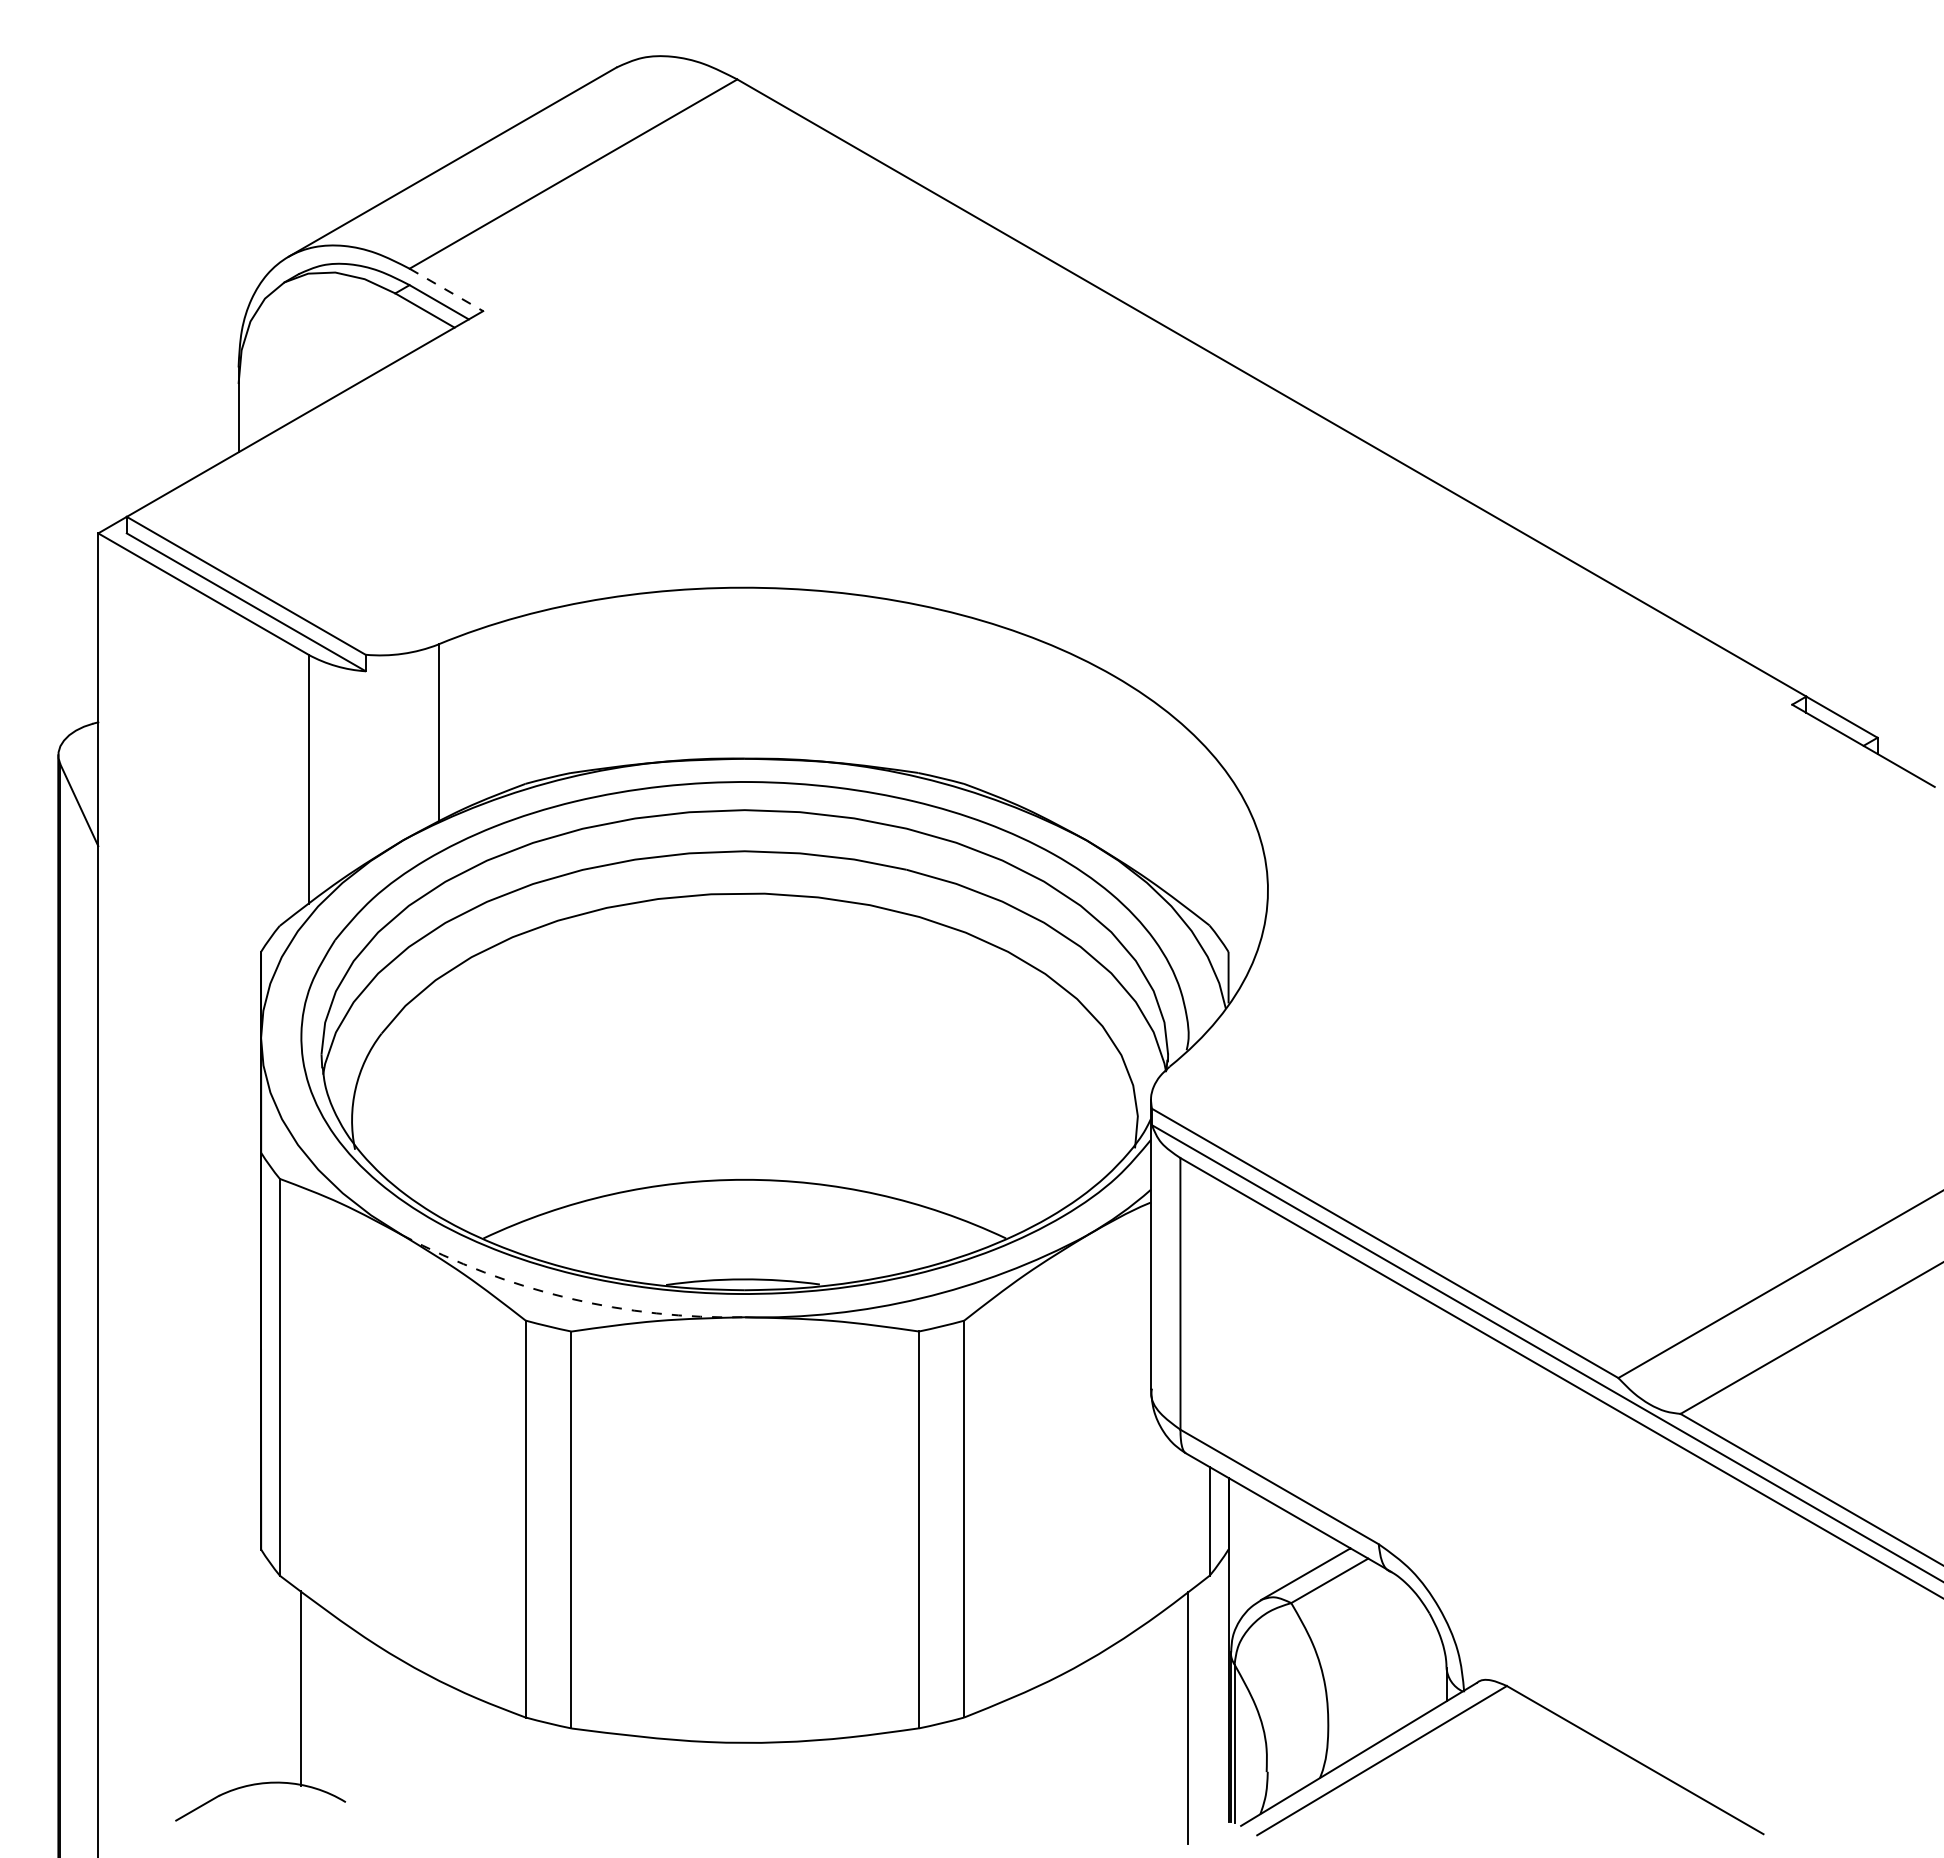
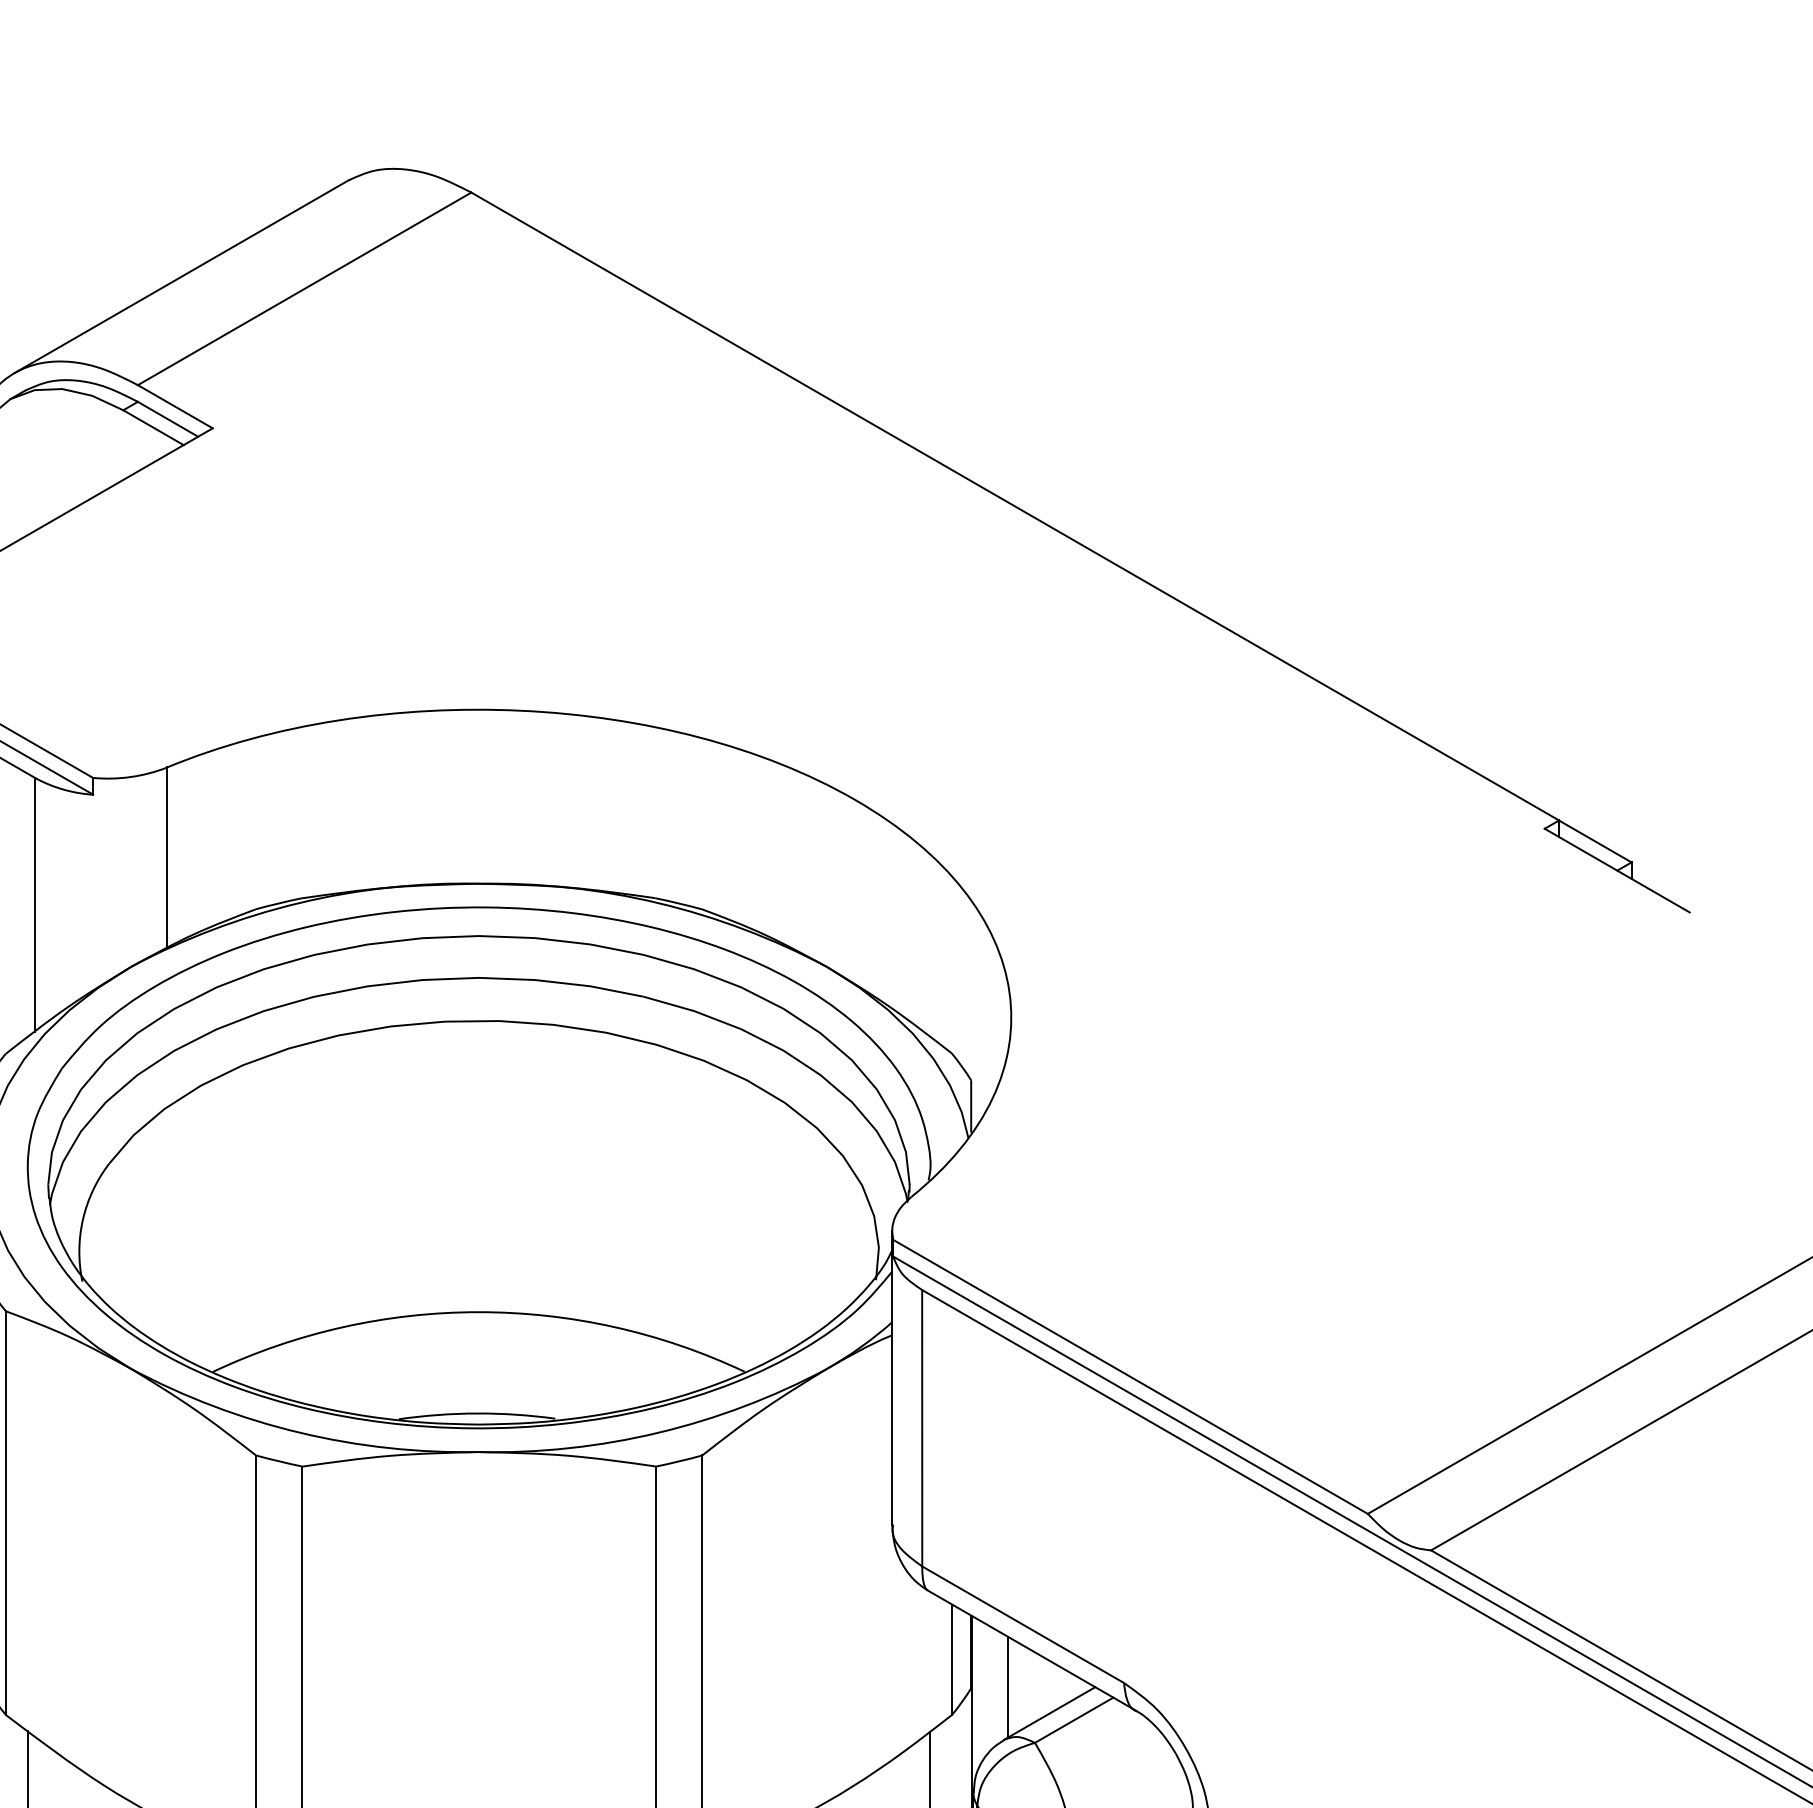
line: (446, 290) -> (175, 407), dashed -> solid
arc: (568, 1298) -> (299, 1432), dashed -> solid
line: (1264, 1547) -> (1007, 1686), added

